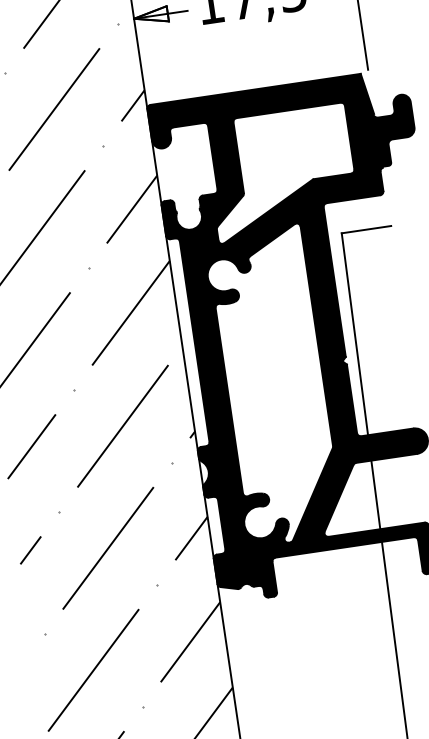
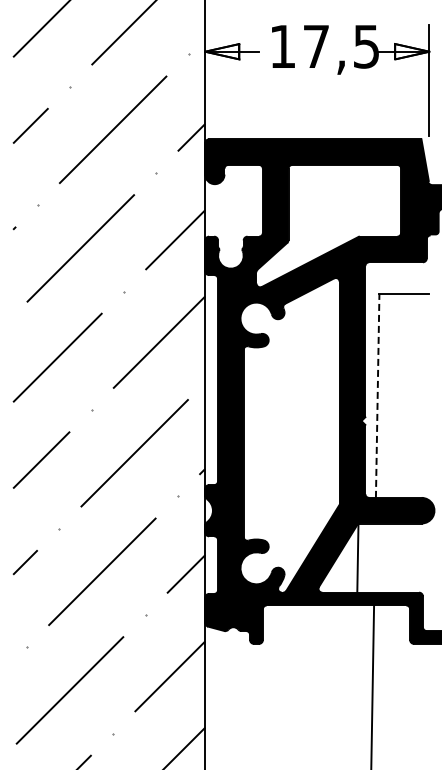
line: (354, 334) -> (377, 396), solid -> dashed
line: (375, 494) -> (357, 557), moved

